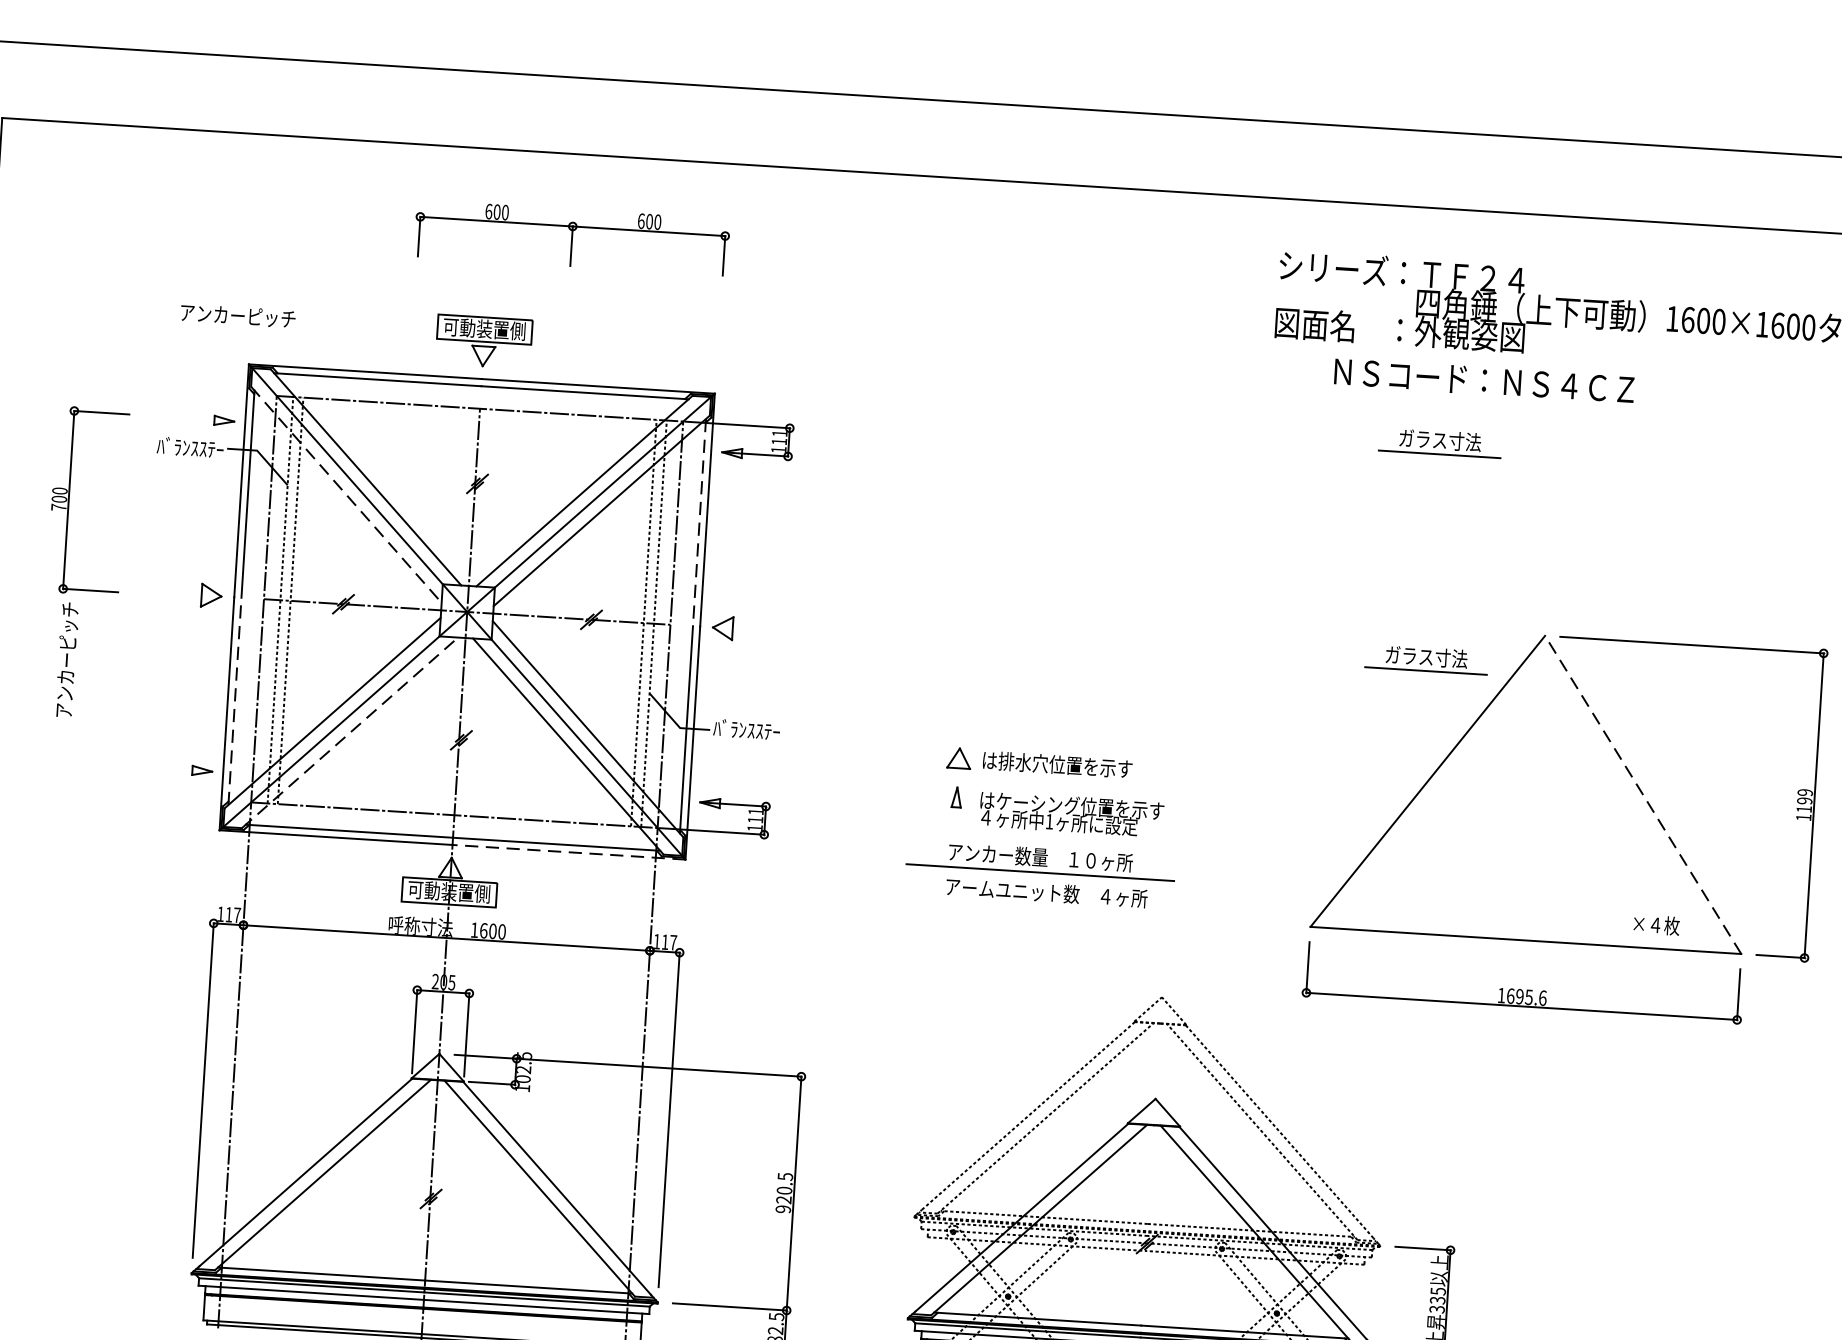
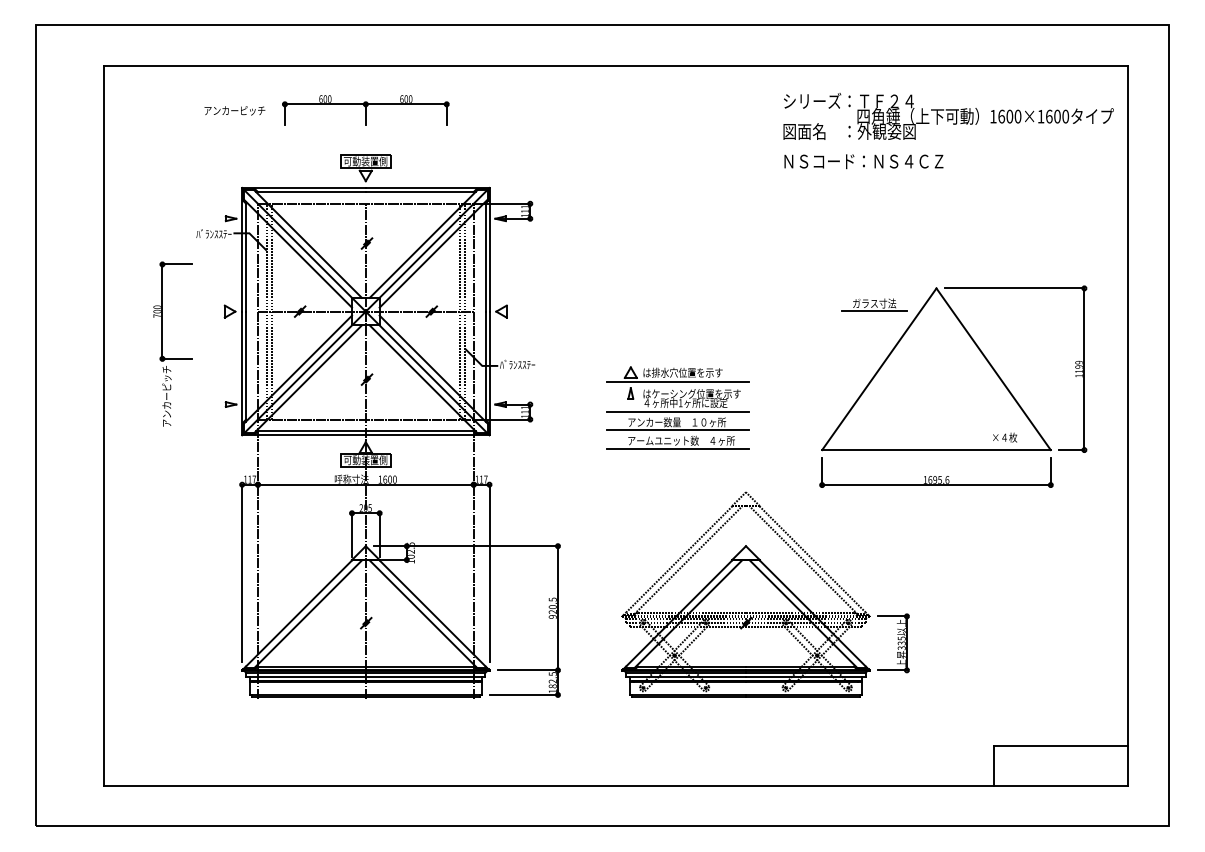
part: (571, 238) -> (365, 110), moved
text: (237, 315) -> (234, 110), moved
text: (1483, 380) -> (863, 161), moved
part: (1440, 442) -> (874, 189), removed
line: (347, 496) -> (298, 254), dashed -> solid
line: (699, 522) -> (485, 256), dashed -> solid
part: (65, 559) -> (162, 343), moved
line: (235, 701) -> (246, 366), dashed -> solid
line: (351, 733) -> (308, 379), dashed -> solid
line: (1046, 780) -> (677, 381), added
line: (1642, 793) -> (993, 368), dashed -> solid
line: (1042, 837) -> (677, 411), added
line: (568, 852) -> (427, 435), dashed -> solid
line: (1038, 906) -> (677, 448), added

